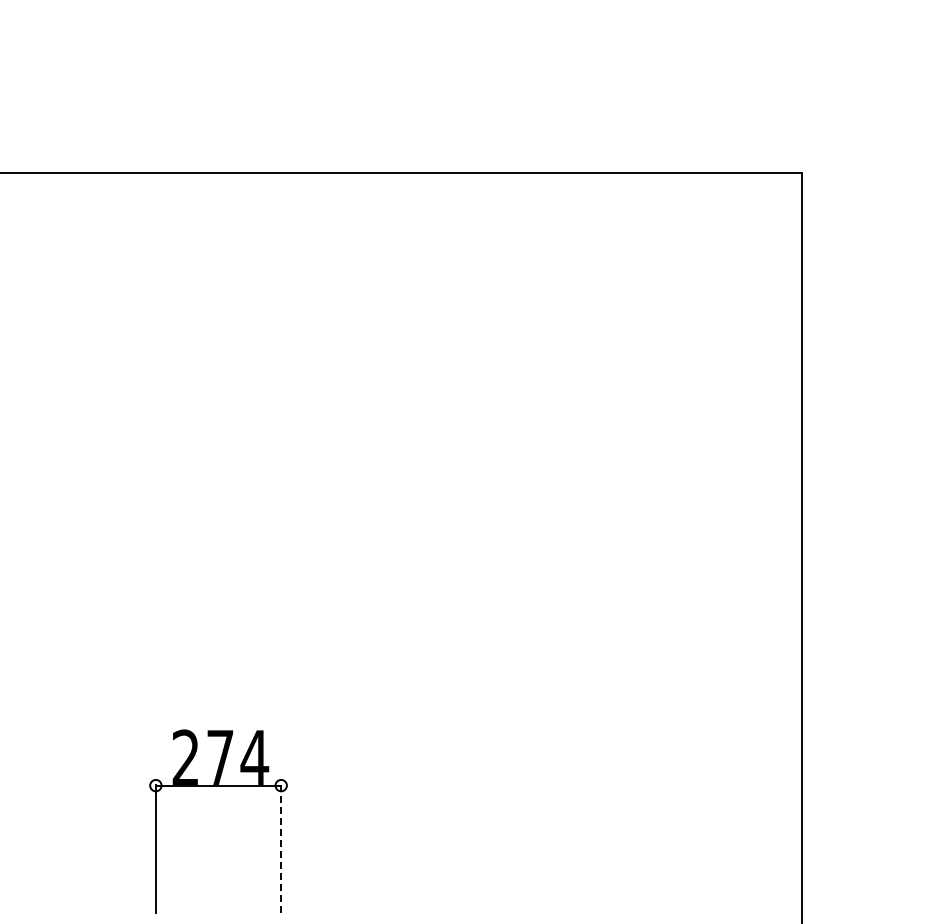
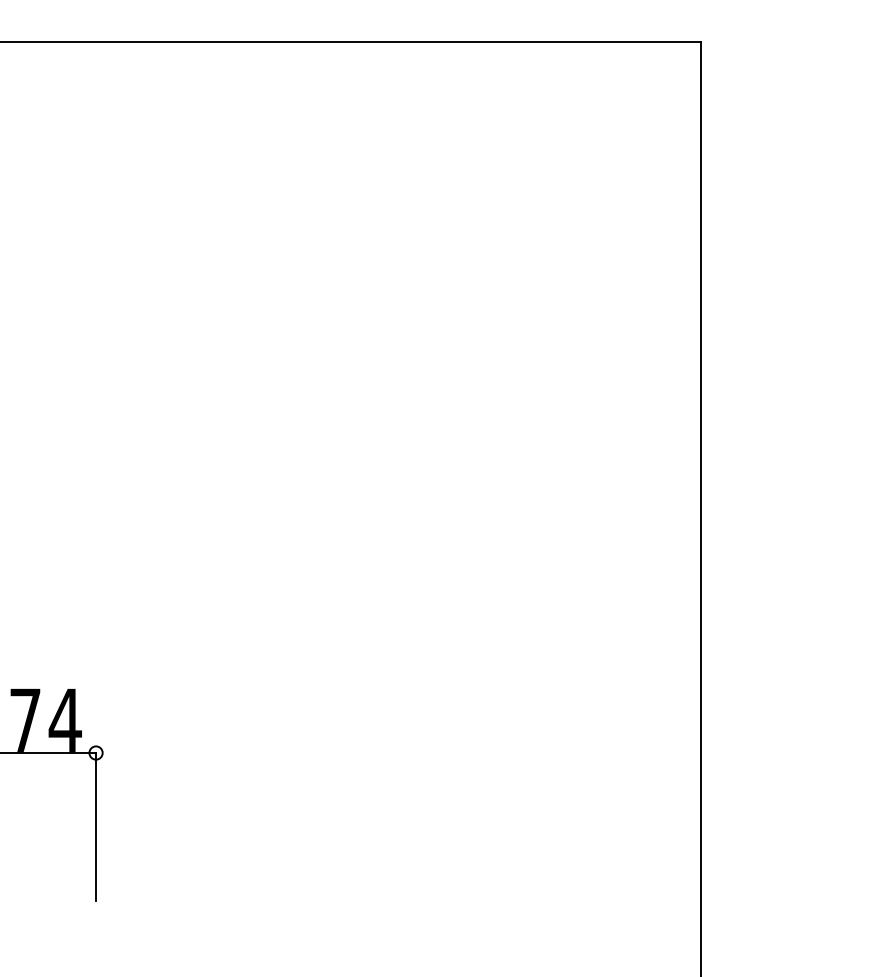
line: (281, 848) -> (96, 826), dashed -> solid

